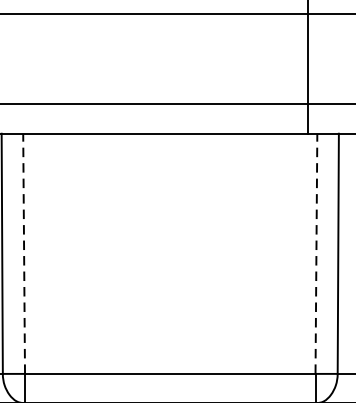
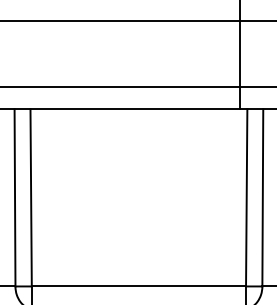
line: (24, 253) -> (31, 197), dashed -> solid
line: (316, 253) -> (246, 197), dashed -> solid

